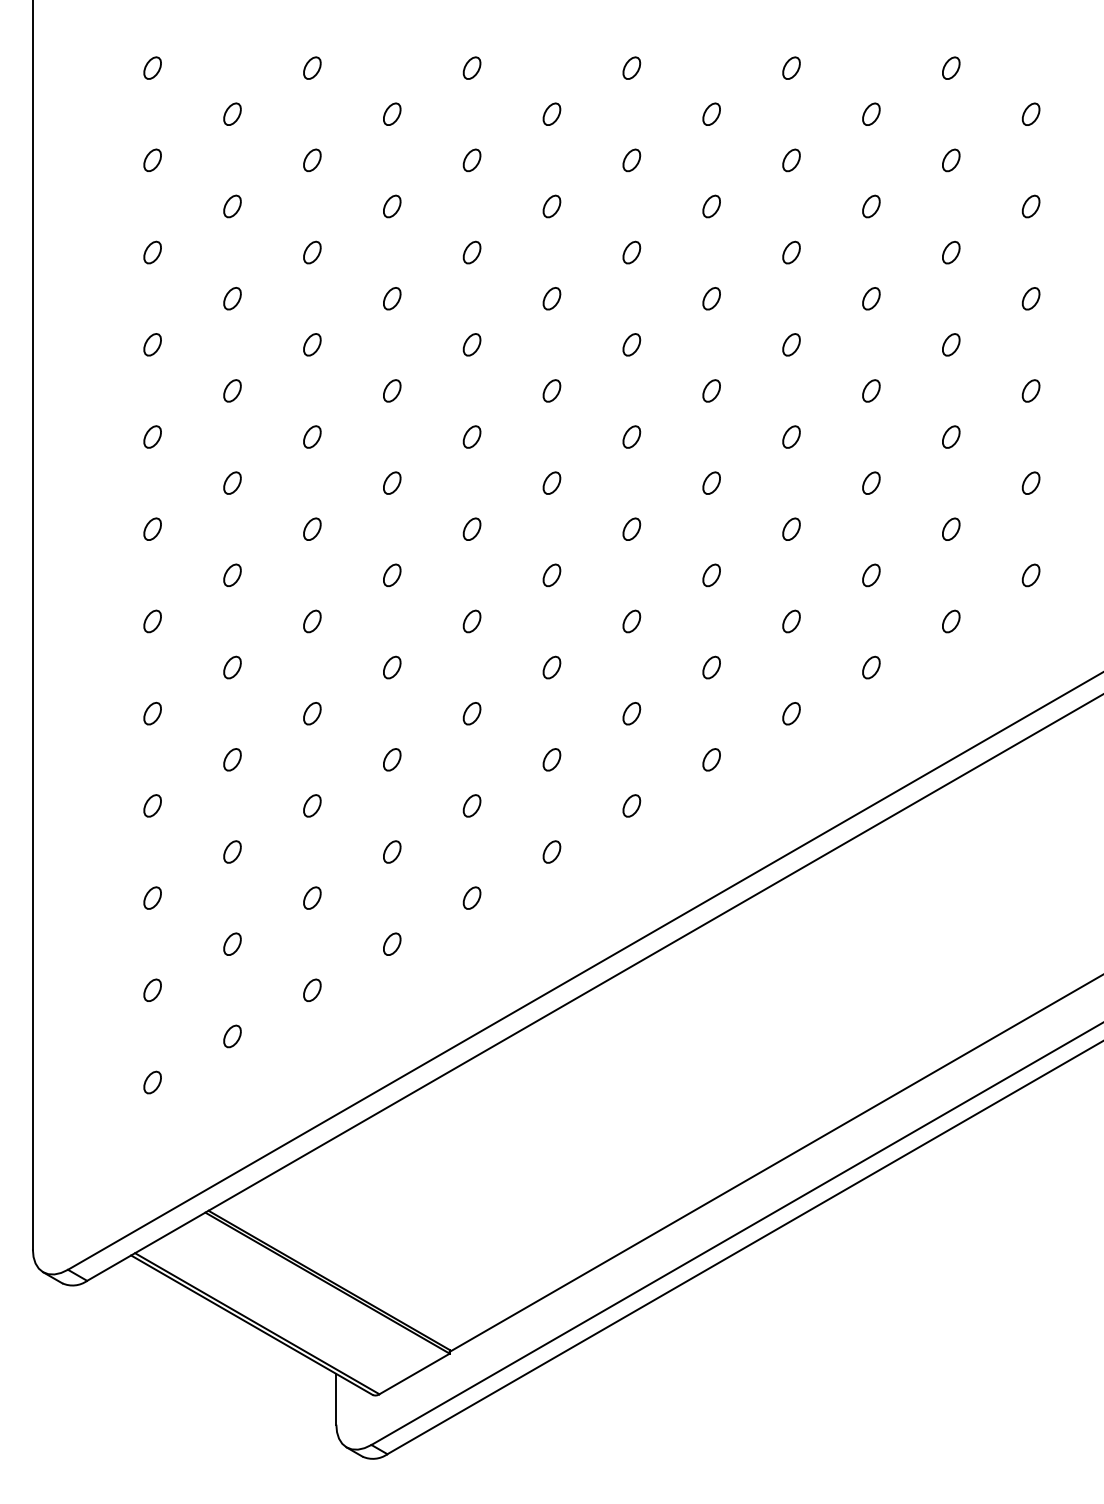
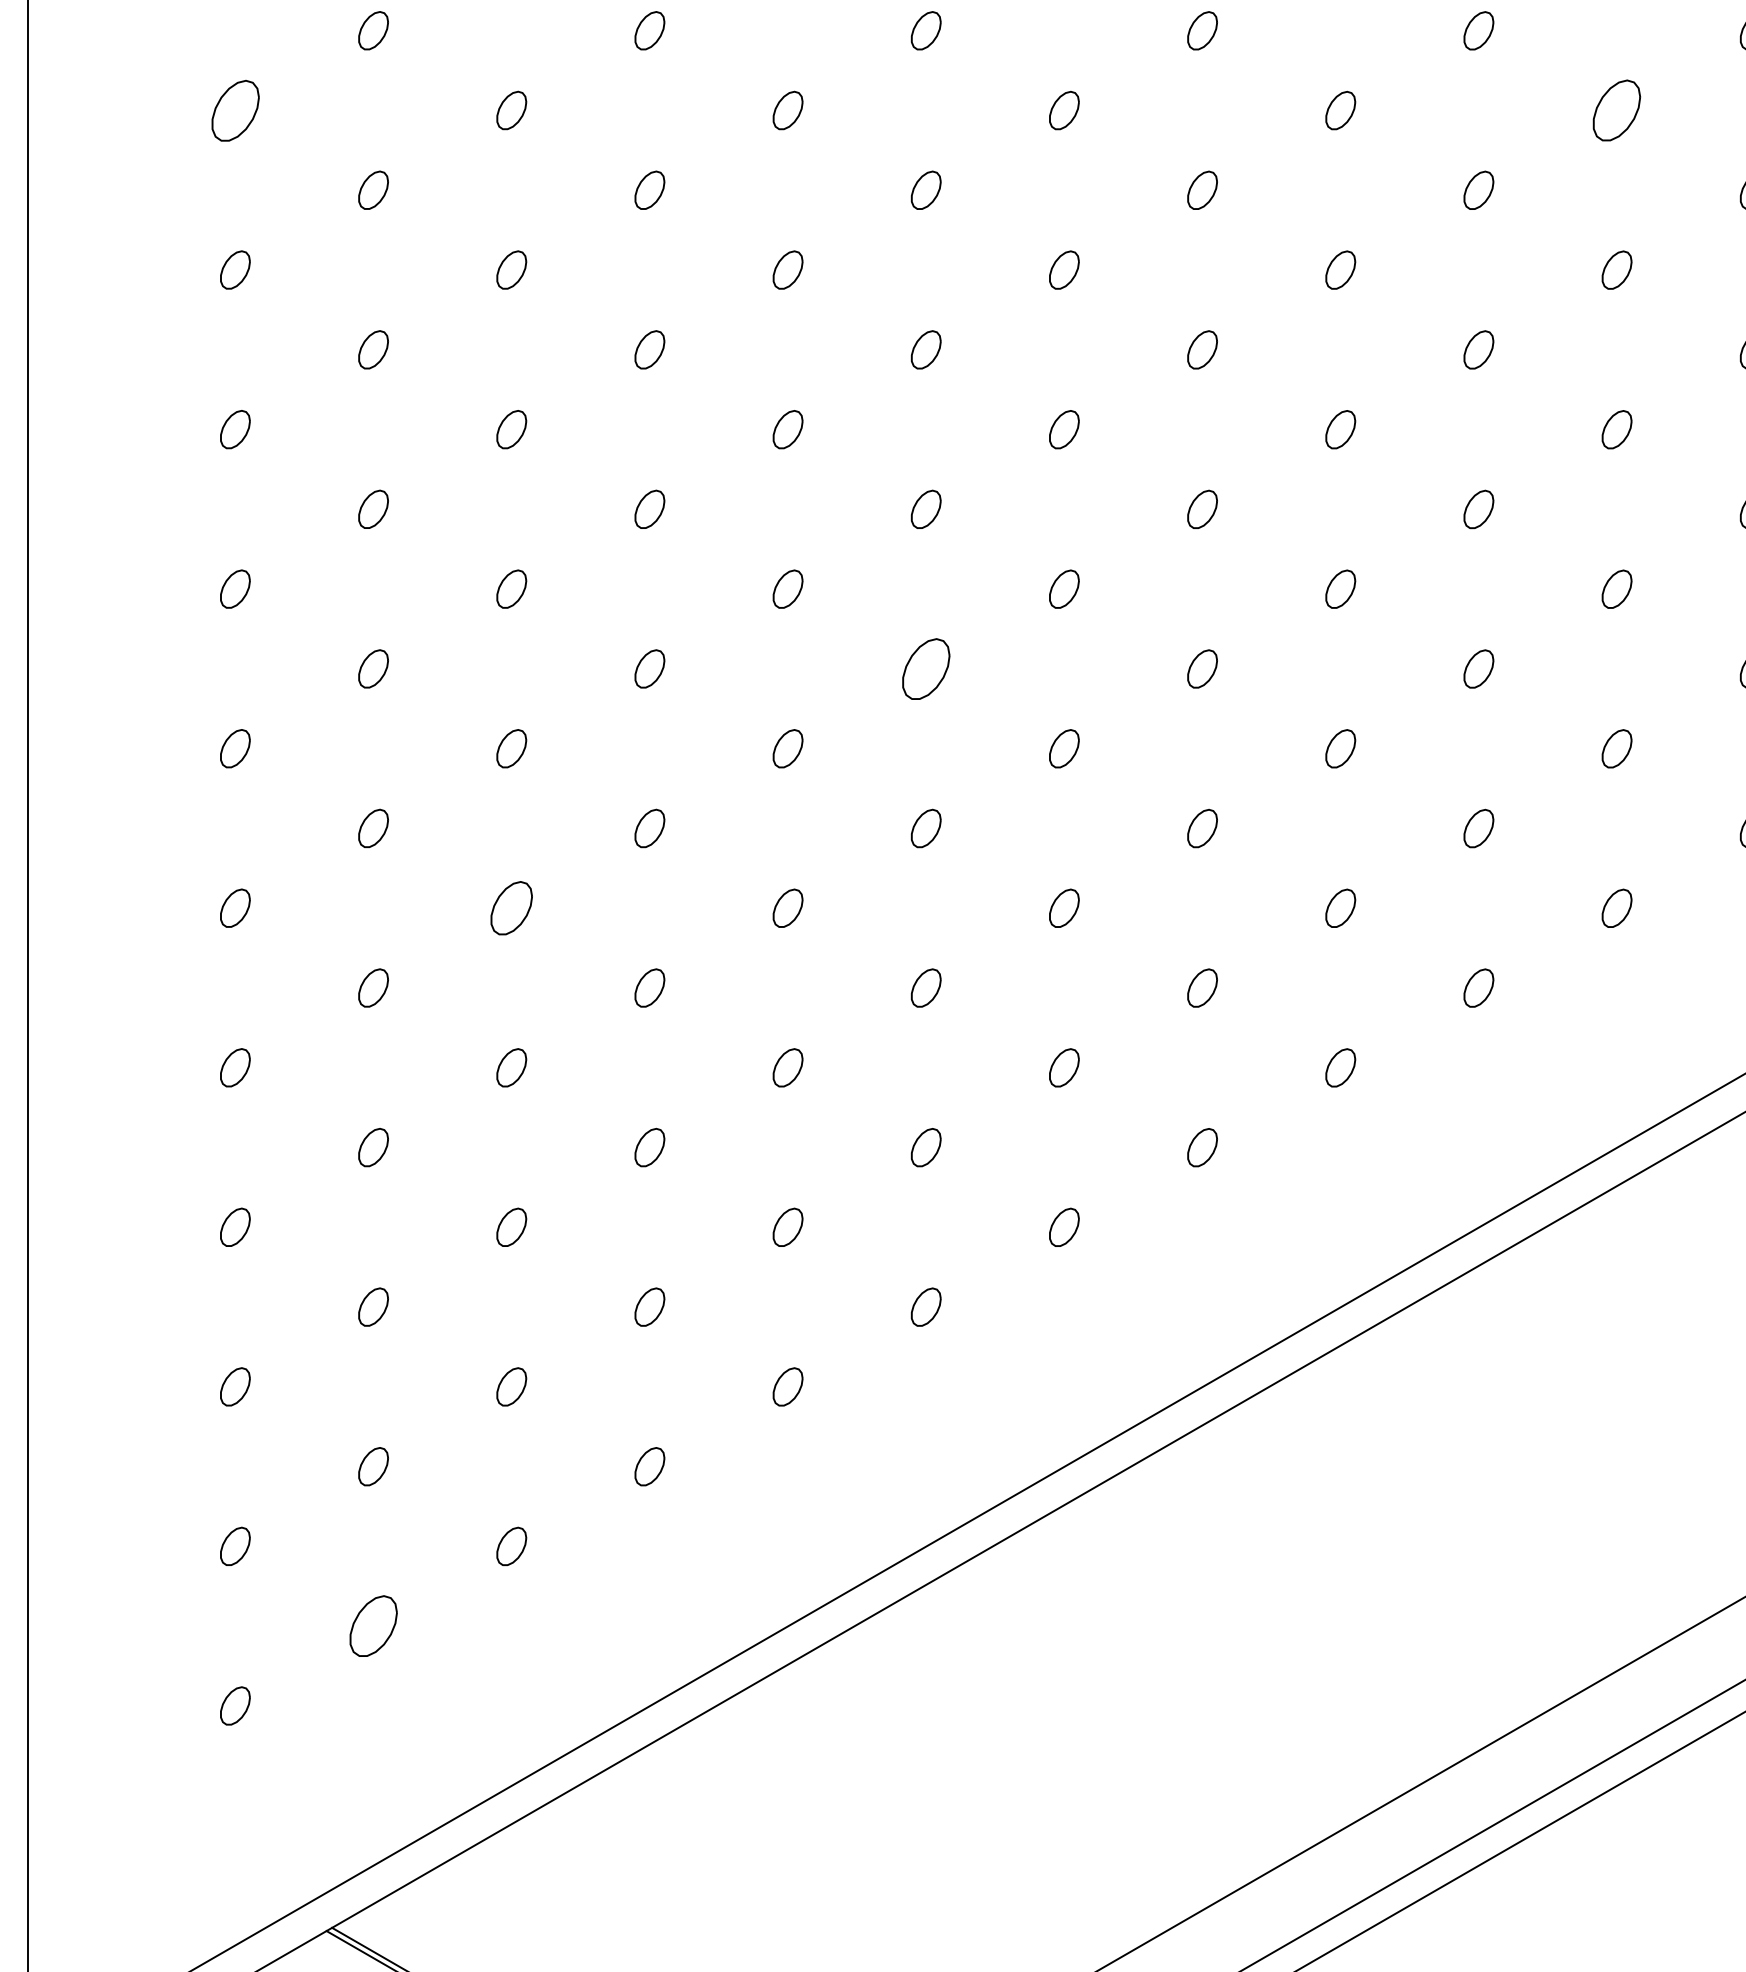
part: (152, 159) -> (235, 109), size x1.6
part: (951, 160) -> (1617, 110), size x1.6
part: (551, 482) -> (925, 667), size x1.6
part: (312, 621) -> (511, 908), size x1.4
part: (232, 1036) -> (373, 1626), size x1.6

